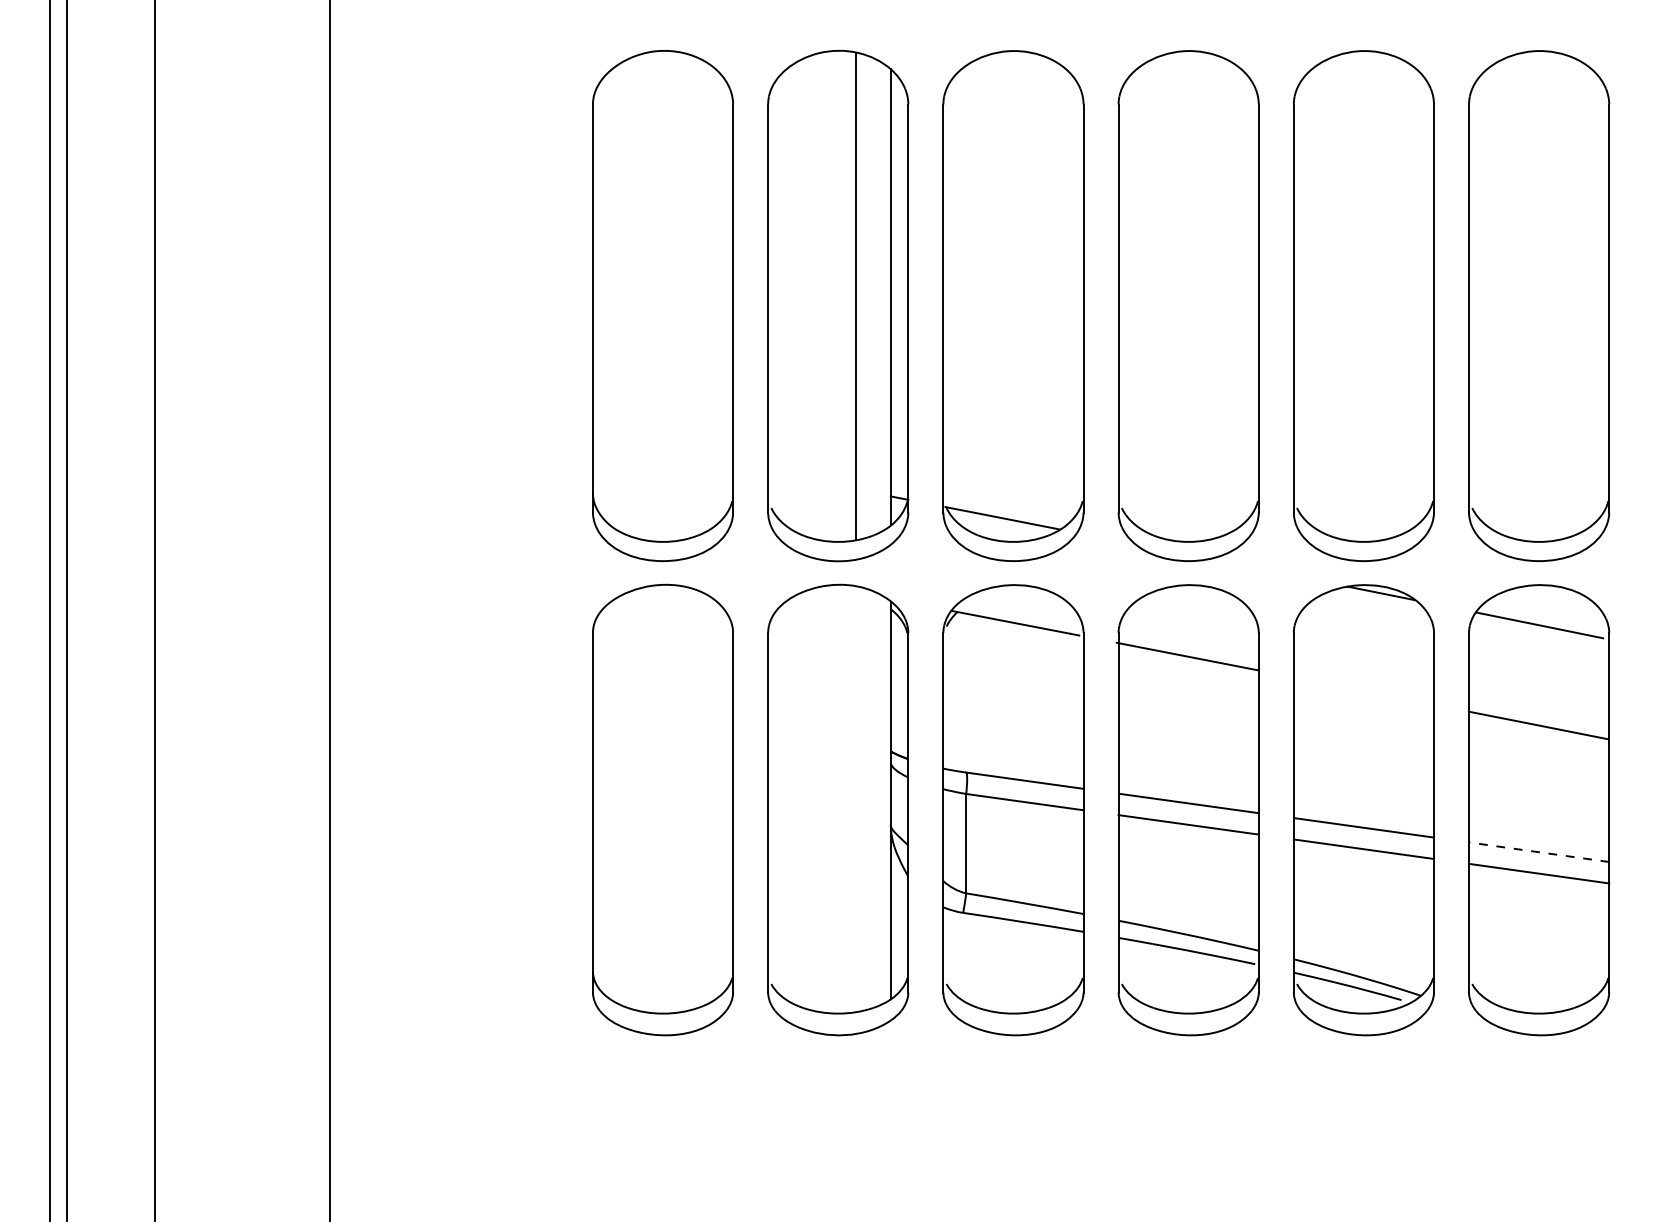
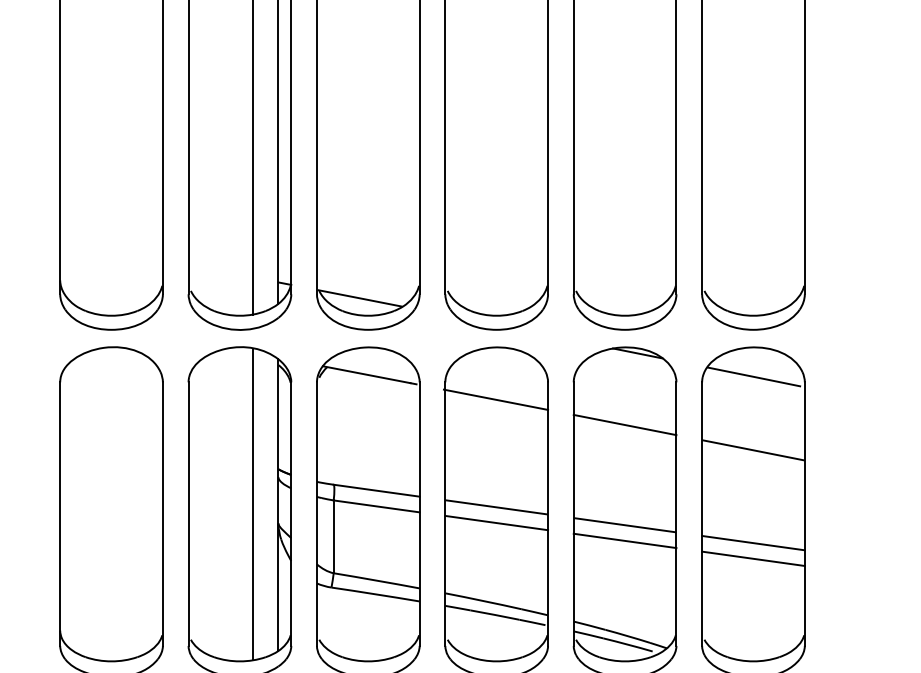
line: (1363, 690) -> (624, 424), added
line: (856, 799) -> (253, 504), added
line: (1539, 852) -> (753, 543), dashed -> solid

